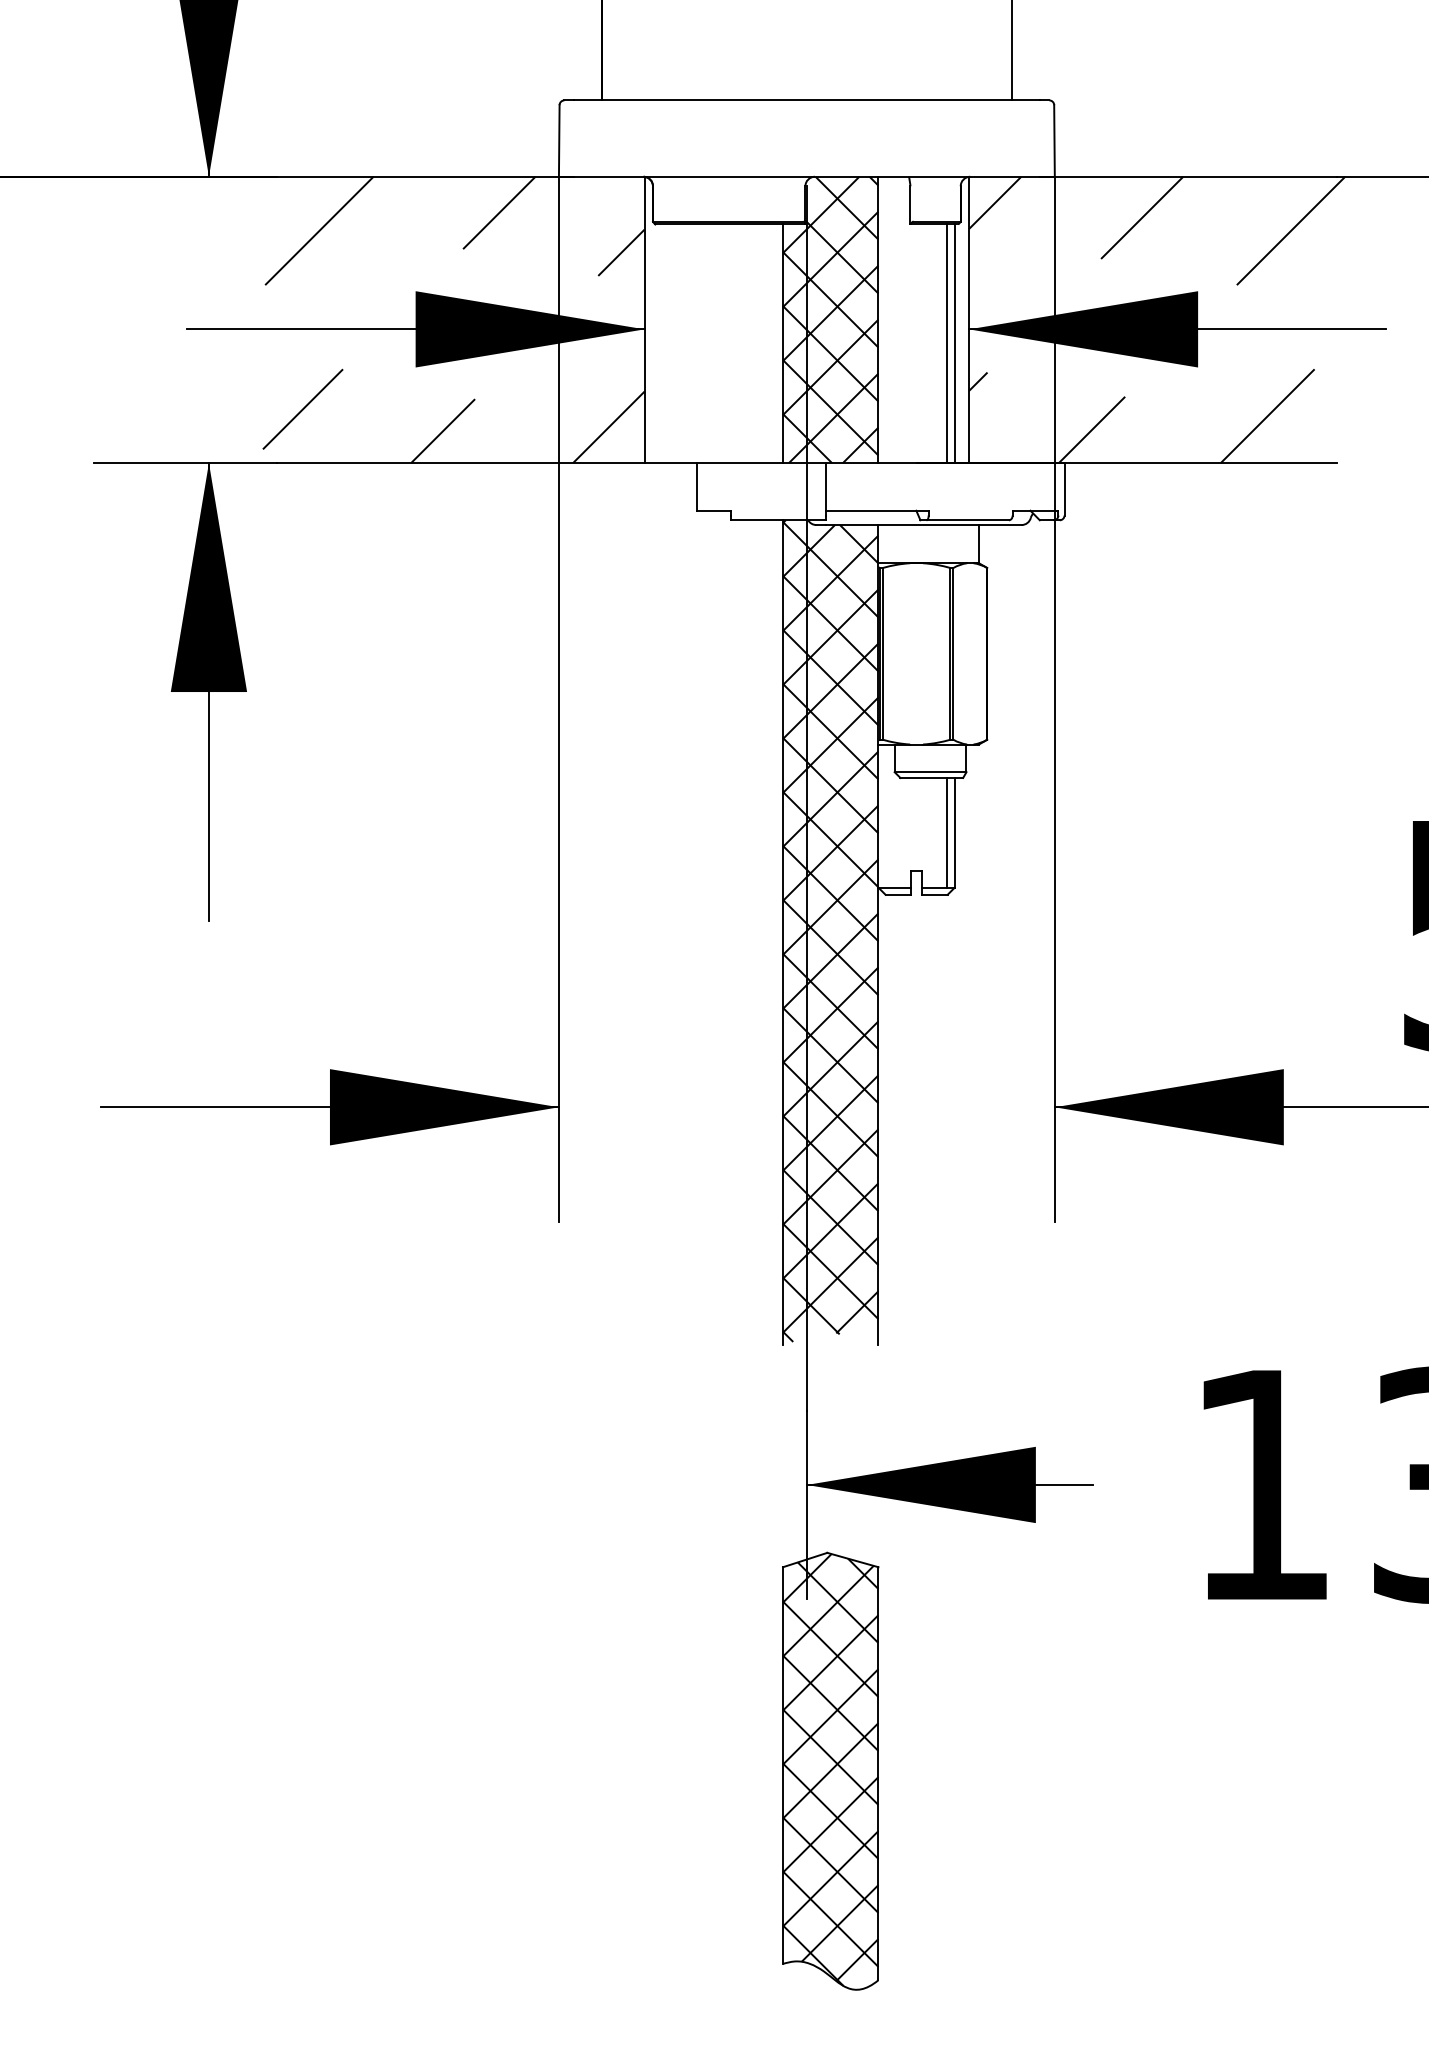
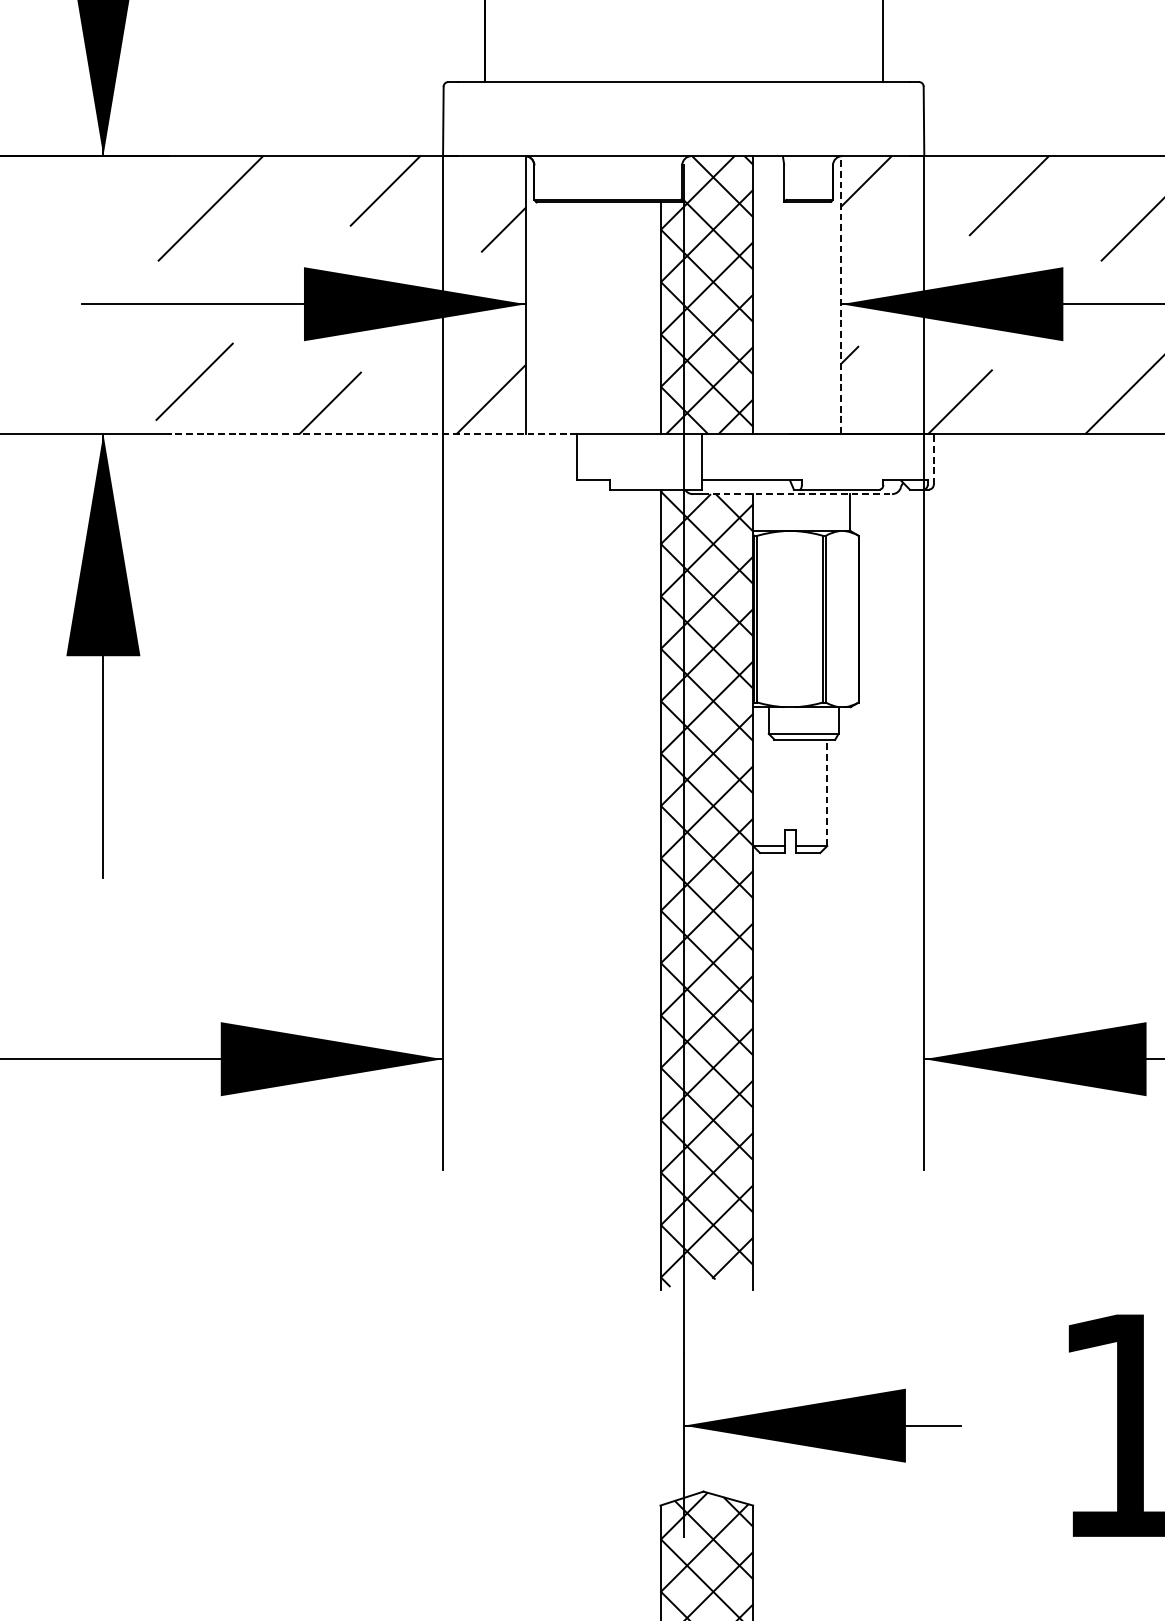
line: (969, 319) -> (841, 294), solid -> dashed
line: (947, 343) -> (820, 317), removed
line: (954, 343) -> (826, 317), removed
line: (486, 463) -> (372, 434), solid -> dashed
line: (1064, 488) -> (933, 458), solid -> dashed
line: (923, 525) -> (796, 494), solid -> dashed
line: (947, 832) -> (820, 792), removed
line: (954, 832) -> (826, 792), solid -> dashed

